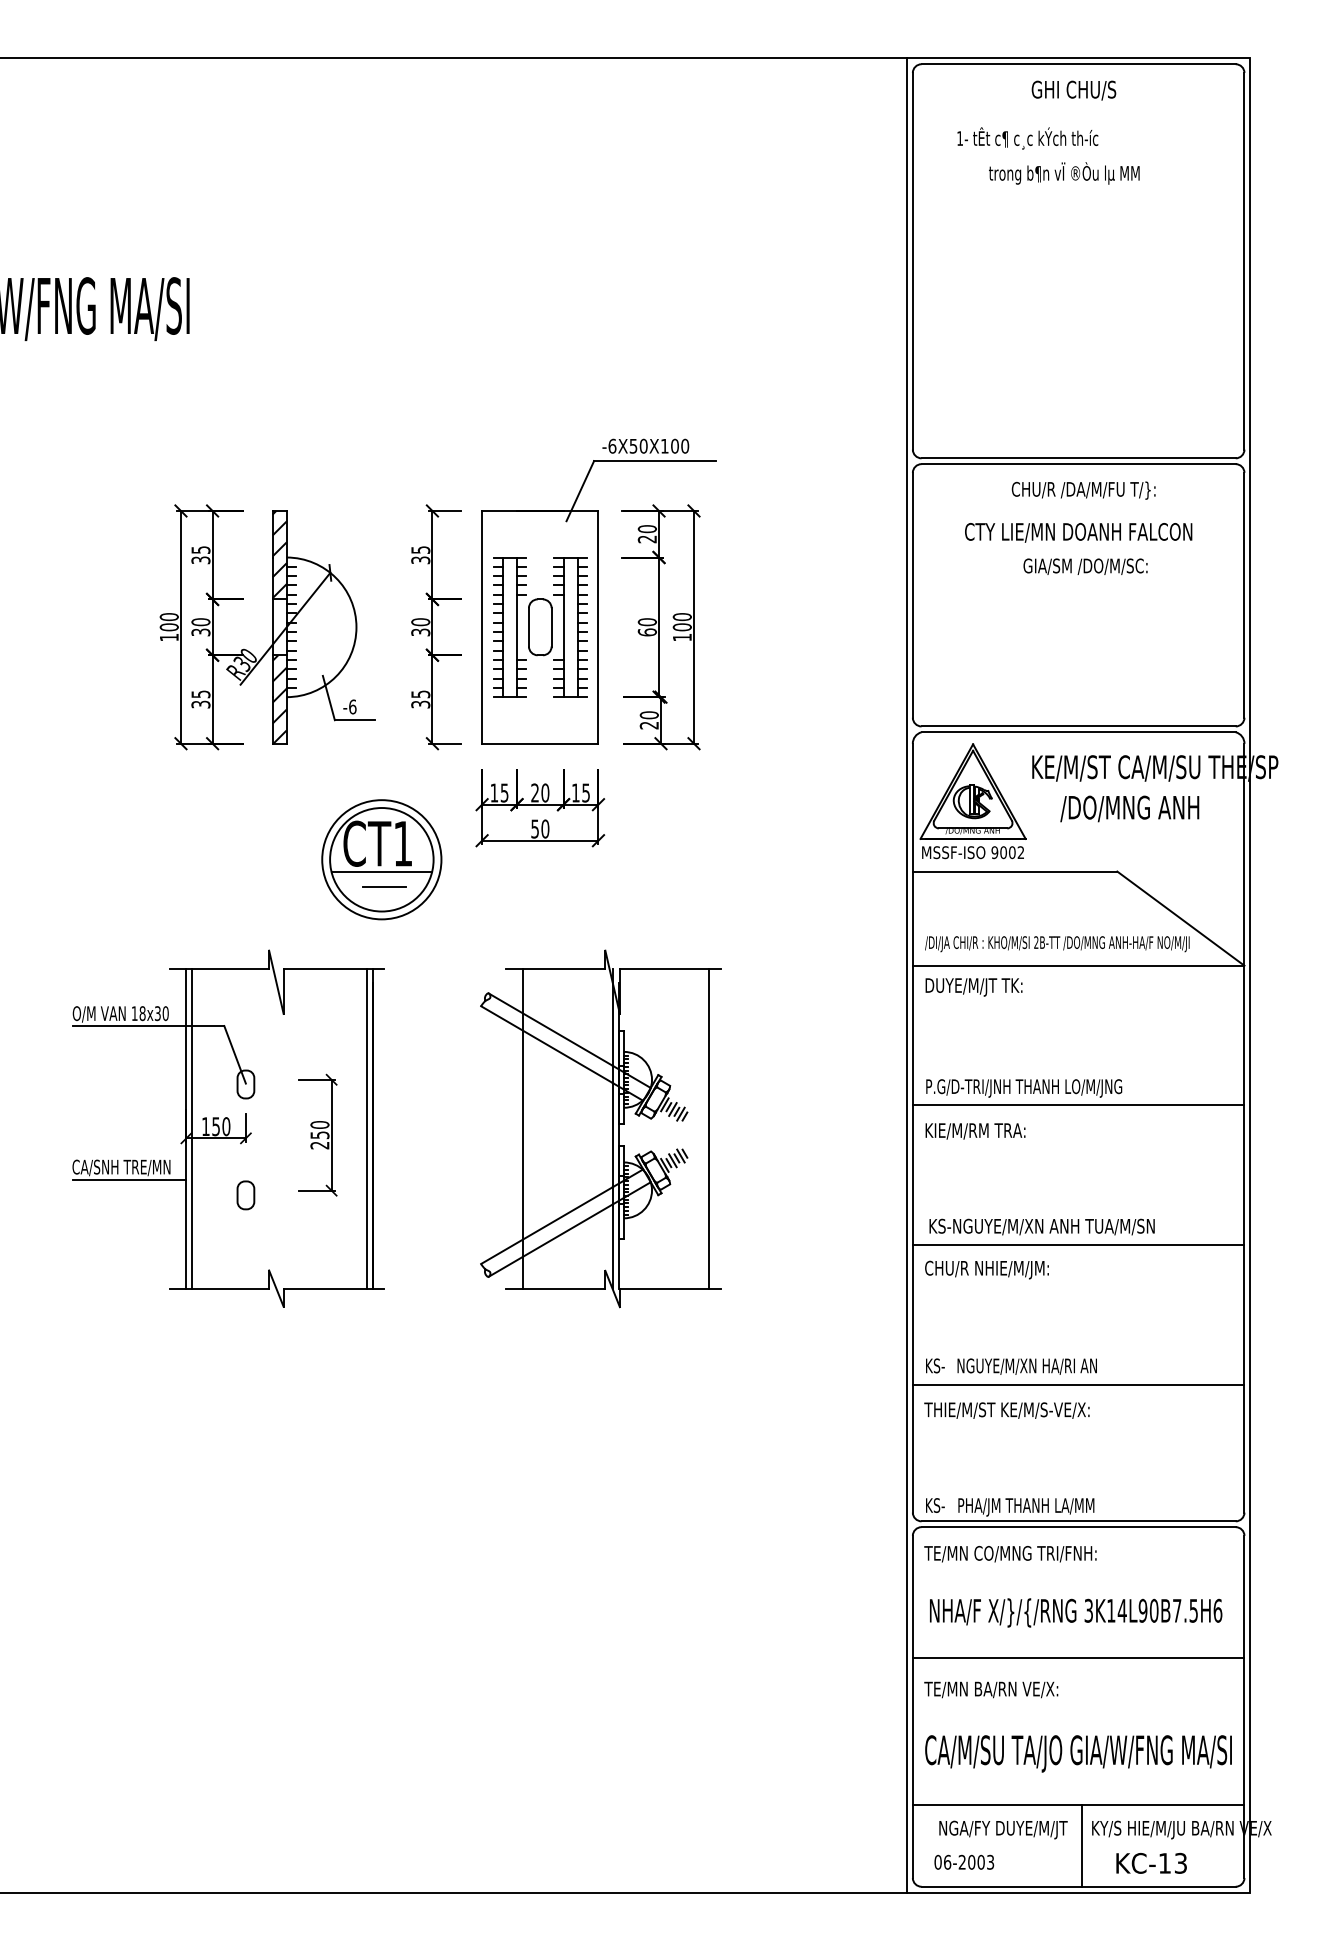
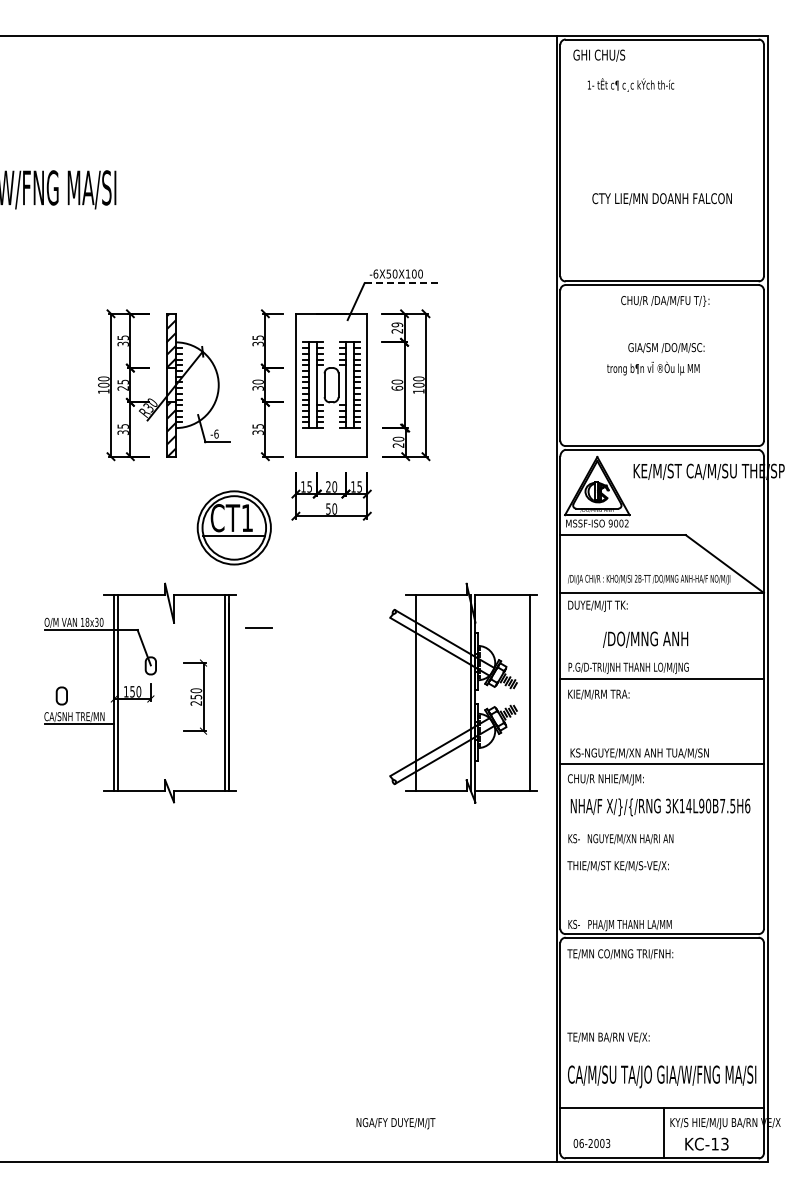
text: (1074, 90) -> (599, 55), moved
text: (1064, 173) -> (653, 368), moved
line: (655, 461) -> (402, 283), solid -> dashed
text: (647, 528) -> (397, 324), 20 -> 29
text: (1077, 533) -> (661, 199), moved
text: (199, 626) -> (122, 384), 30 -> 25
text: (1129, 808) -> (645, 639), moved
line: (383, 886) -> (258, 627), moved
part: (600, 1127) -> (463, 692), moved
part: (245, 1194) -> (61, 695), moved
line: (1077, 1385) -> (661, 850), removed
text: (1075, 1613) -> (660, 807), moved
line: (1077, 1658) -> (661, 1018), removed
text: (1002, 1829) -> (395, 1123), moved

